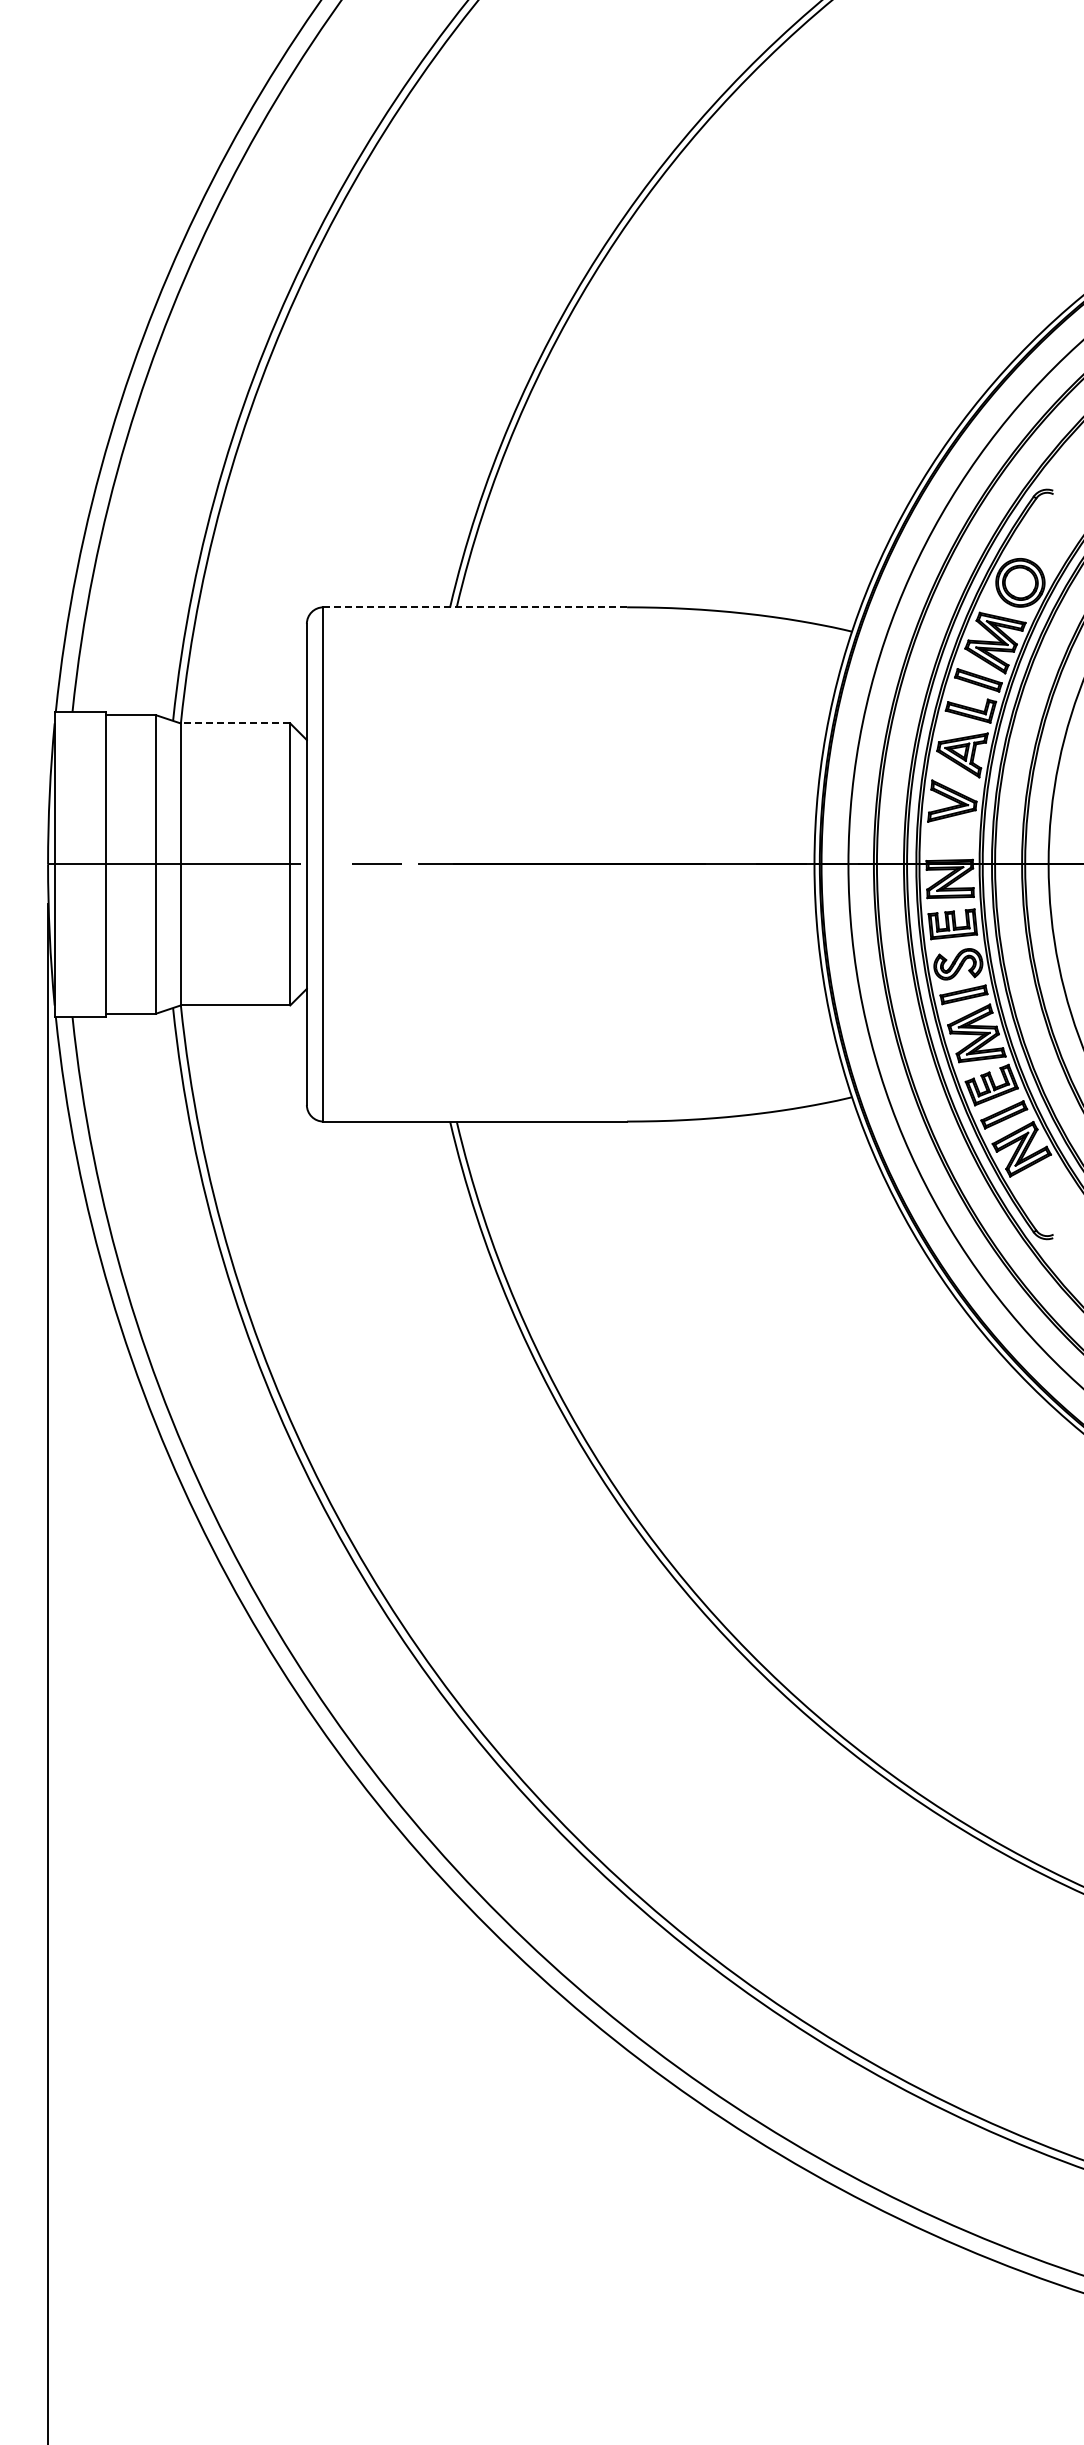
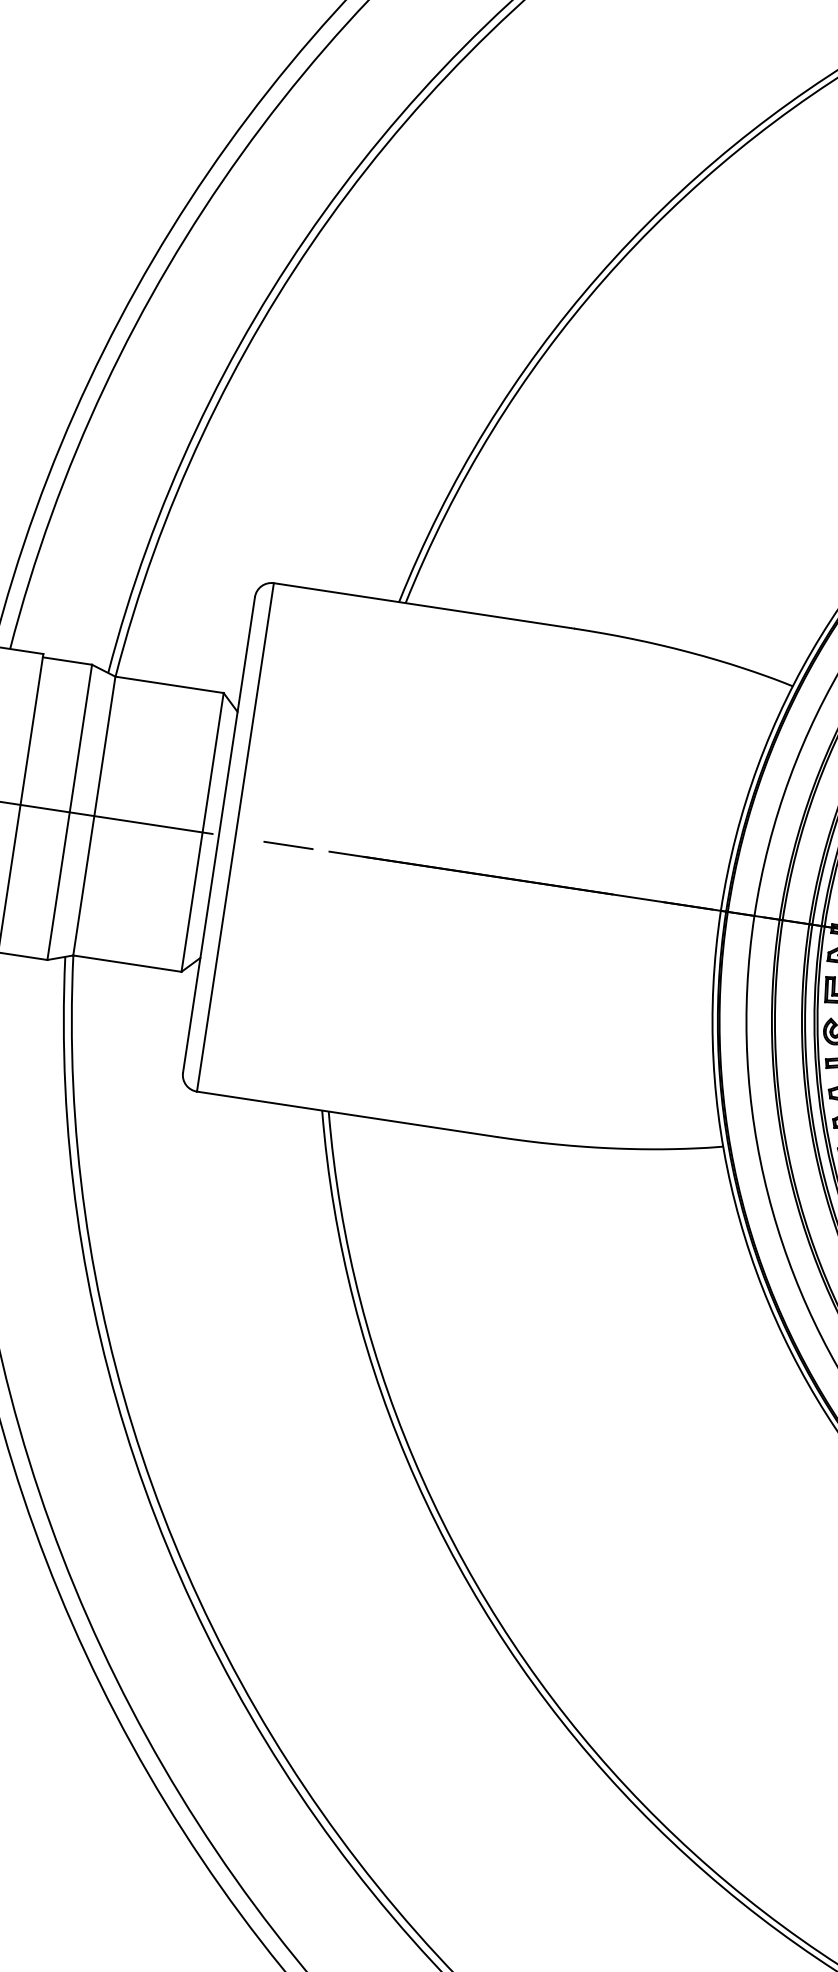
line: (475, 607) -> (424, 606), dashed -> solid
line: (235, 723) -> (169, 684), dashed -> solid

